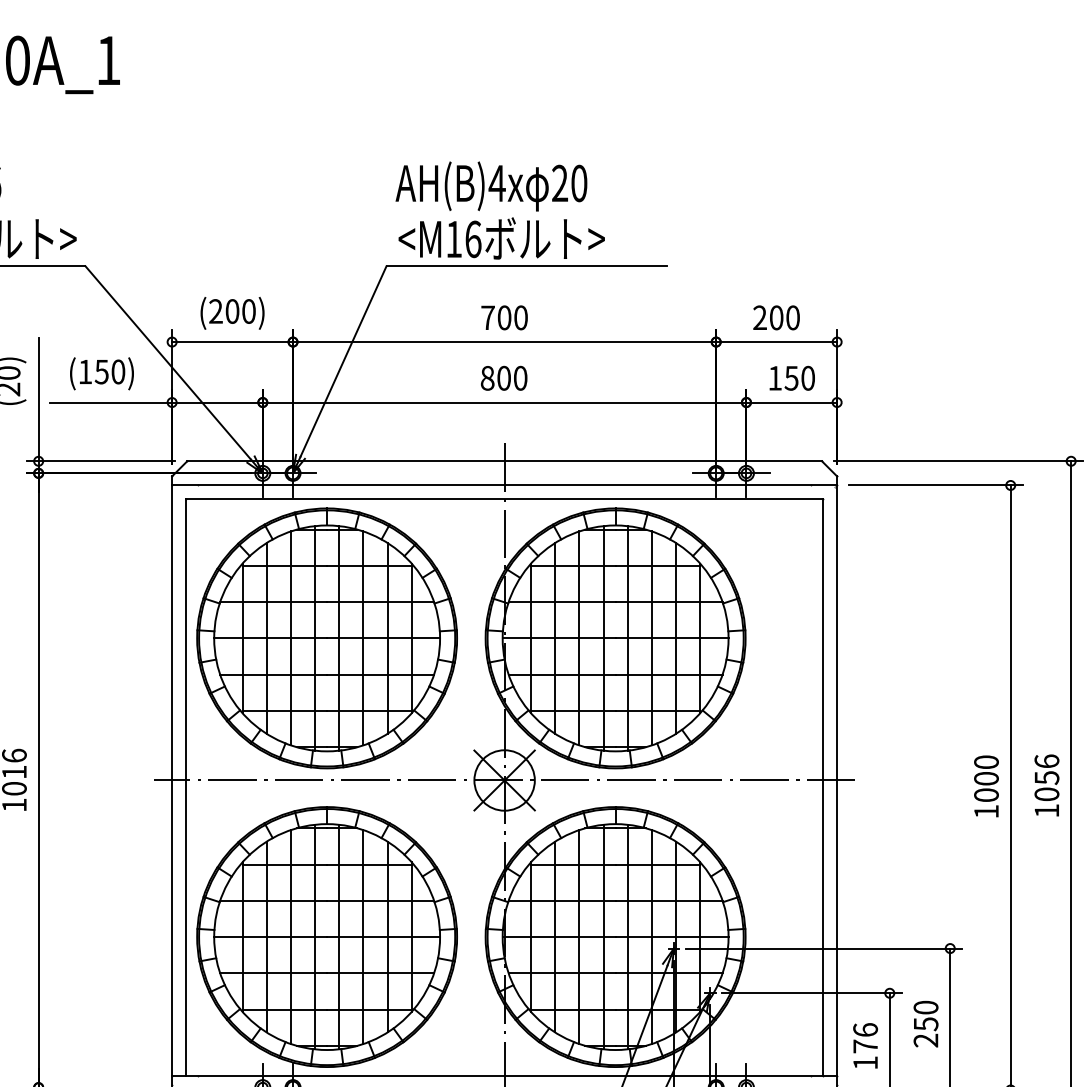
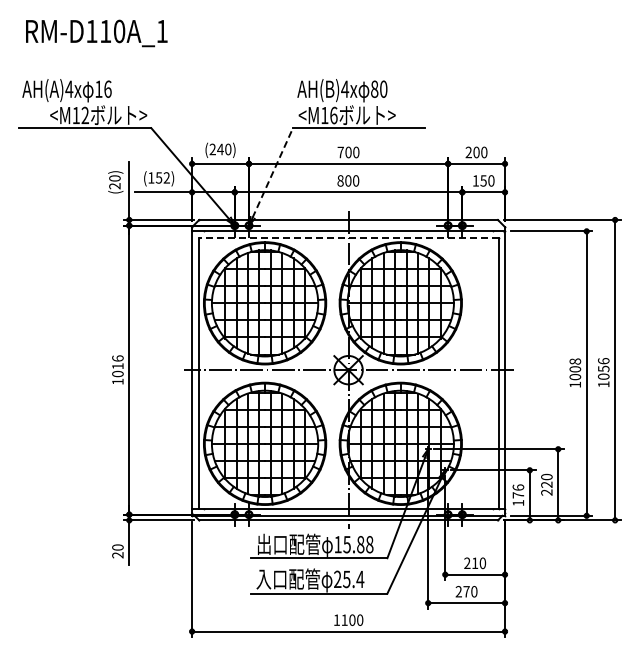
text: (559, 181) -> (374, 88), 20 -> 80
text: (232, 311) -> (220, 149), (200) -> (240)
line: (342, 360) -> (272, 172), solid -> dashed
text: (117, 371) -> (166, 177), (150) -> (152)
line: (504, 498) -> (348, 237), solid -> dashed
text: (986, 762) -> (575, 361), 1000 -> 1008
text: (925, 1023) -> (546, 484), 250 -> 220

